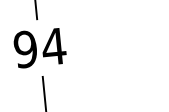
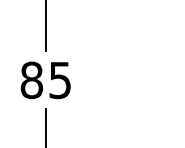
text: (40, 48) -> (46, 80), 94 -> 85

